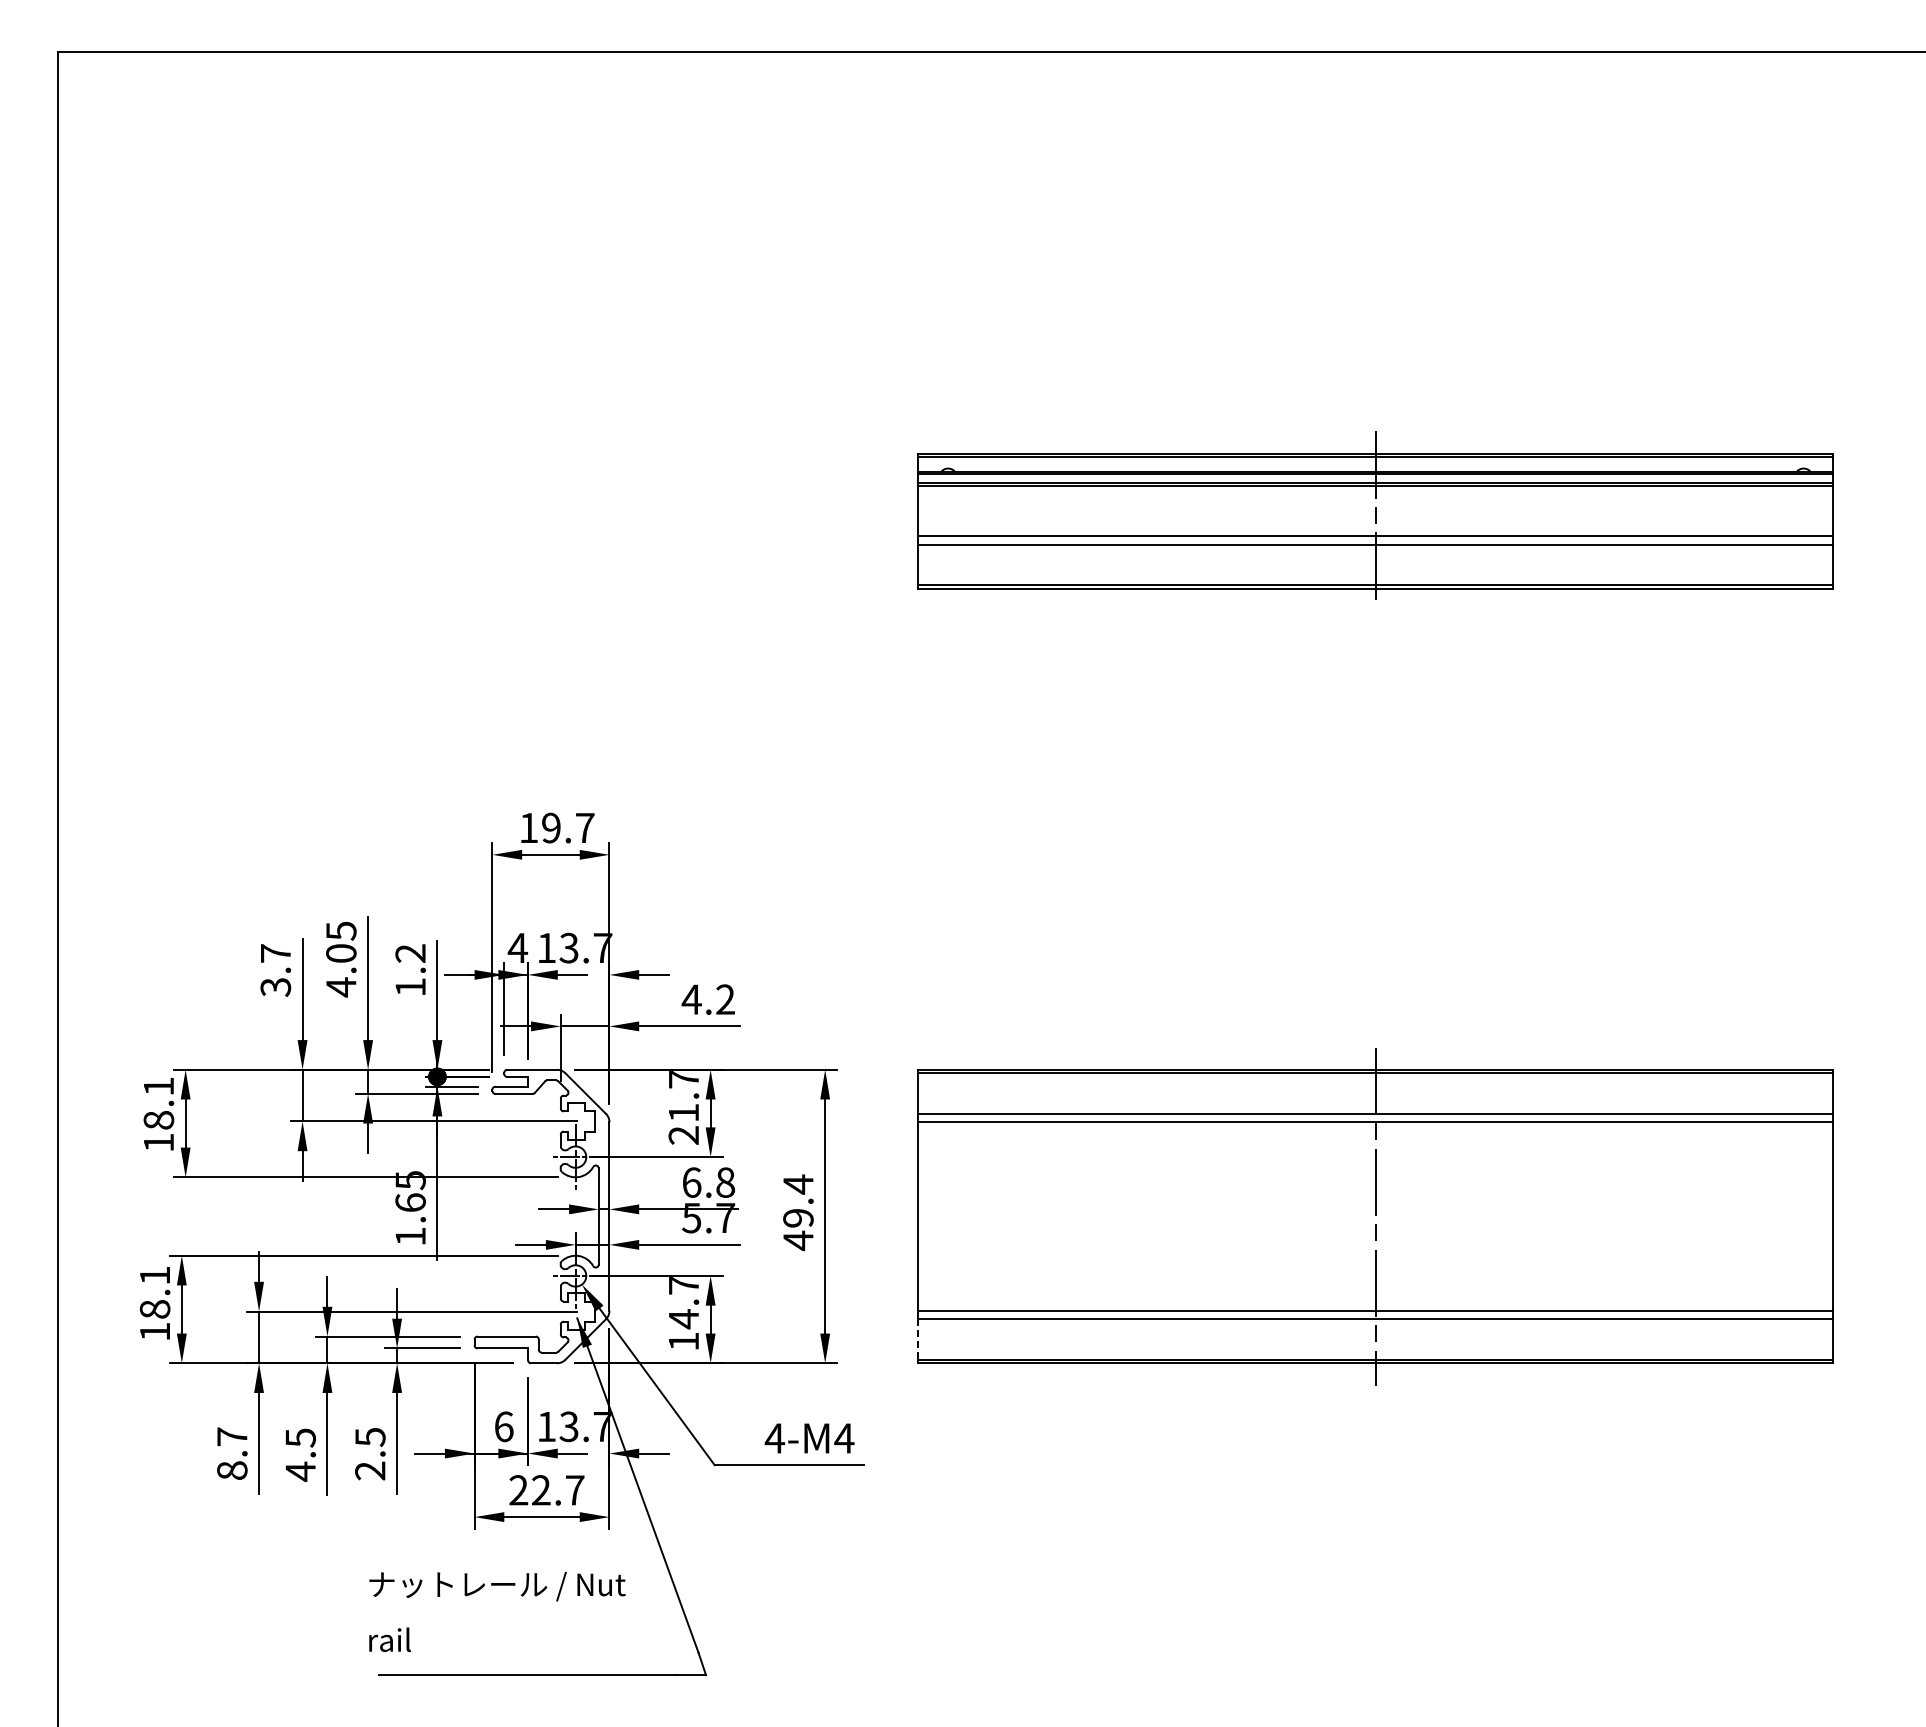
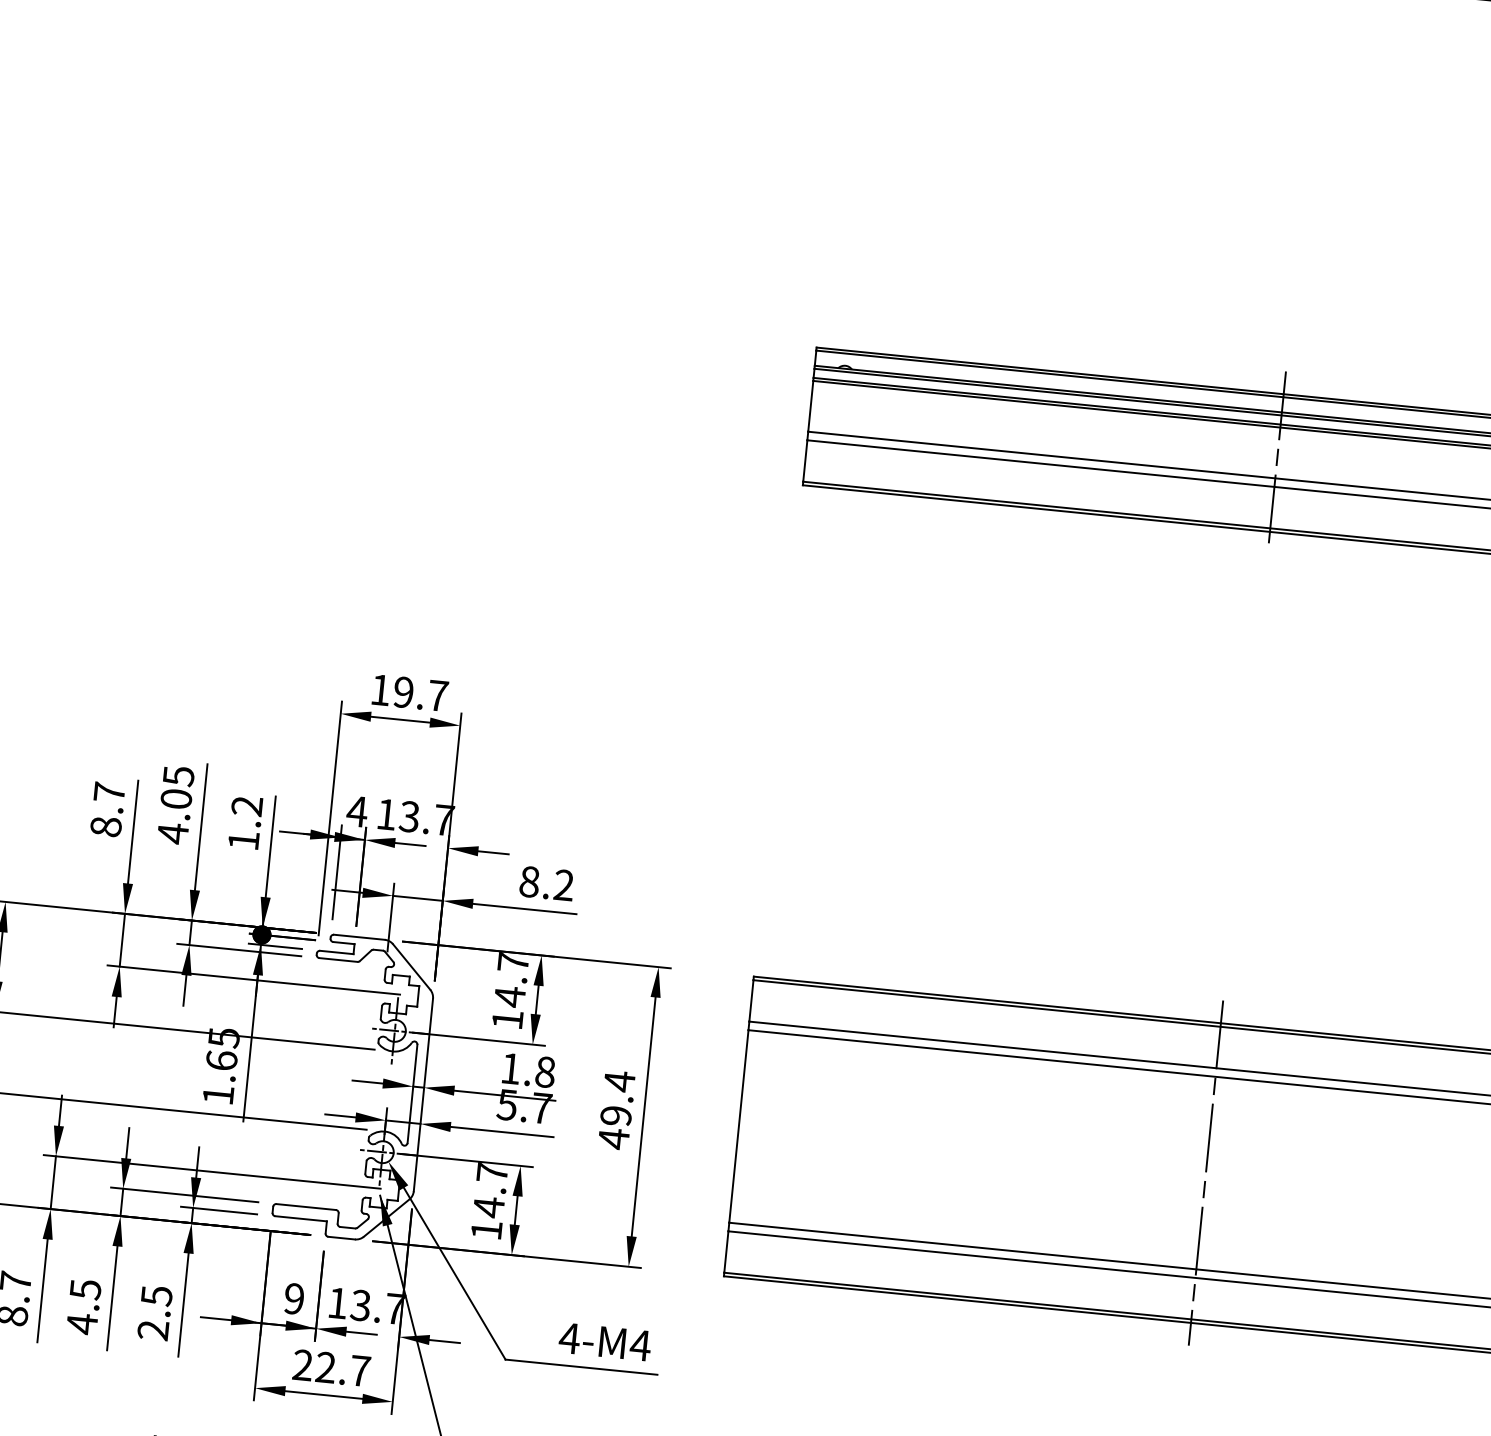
text: (275, 986) -> (105, 826), 3.7 -> 8.7
text: (691, 999) -> (529, 881), 4.2 -> 8.2
text: (683, 1123) -> (508, 1007), 21.7 -> 14.7
text: (692, 1182) -> (511, 1068), 6.8 -> 1.8
line: (918, 1340) -> (726, 1253), dashed -> solid
text: (503, 1426) -> (293, 1298), 6 -> 9

